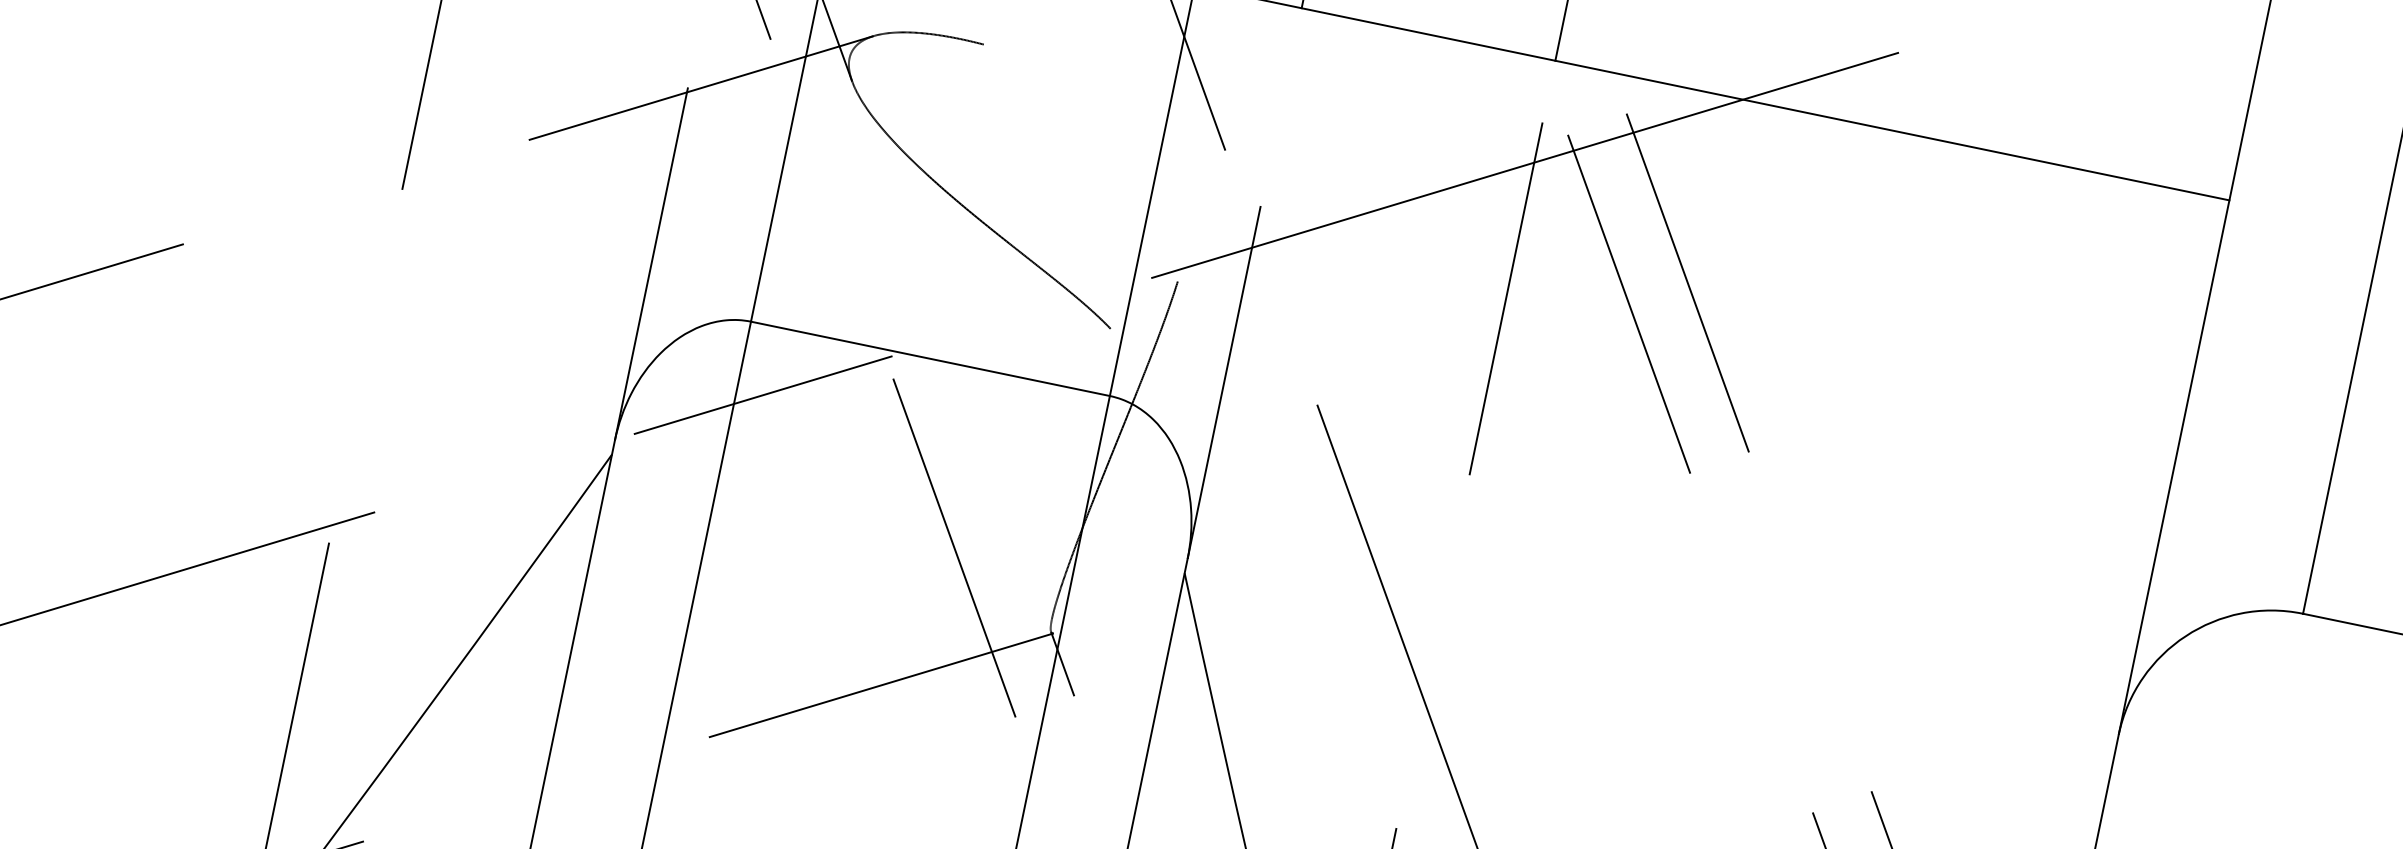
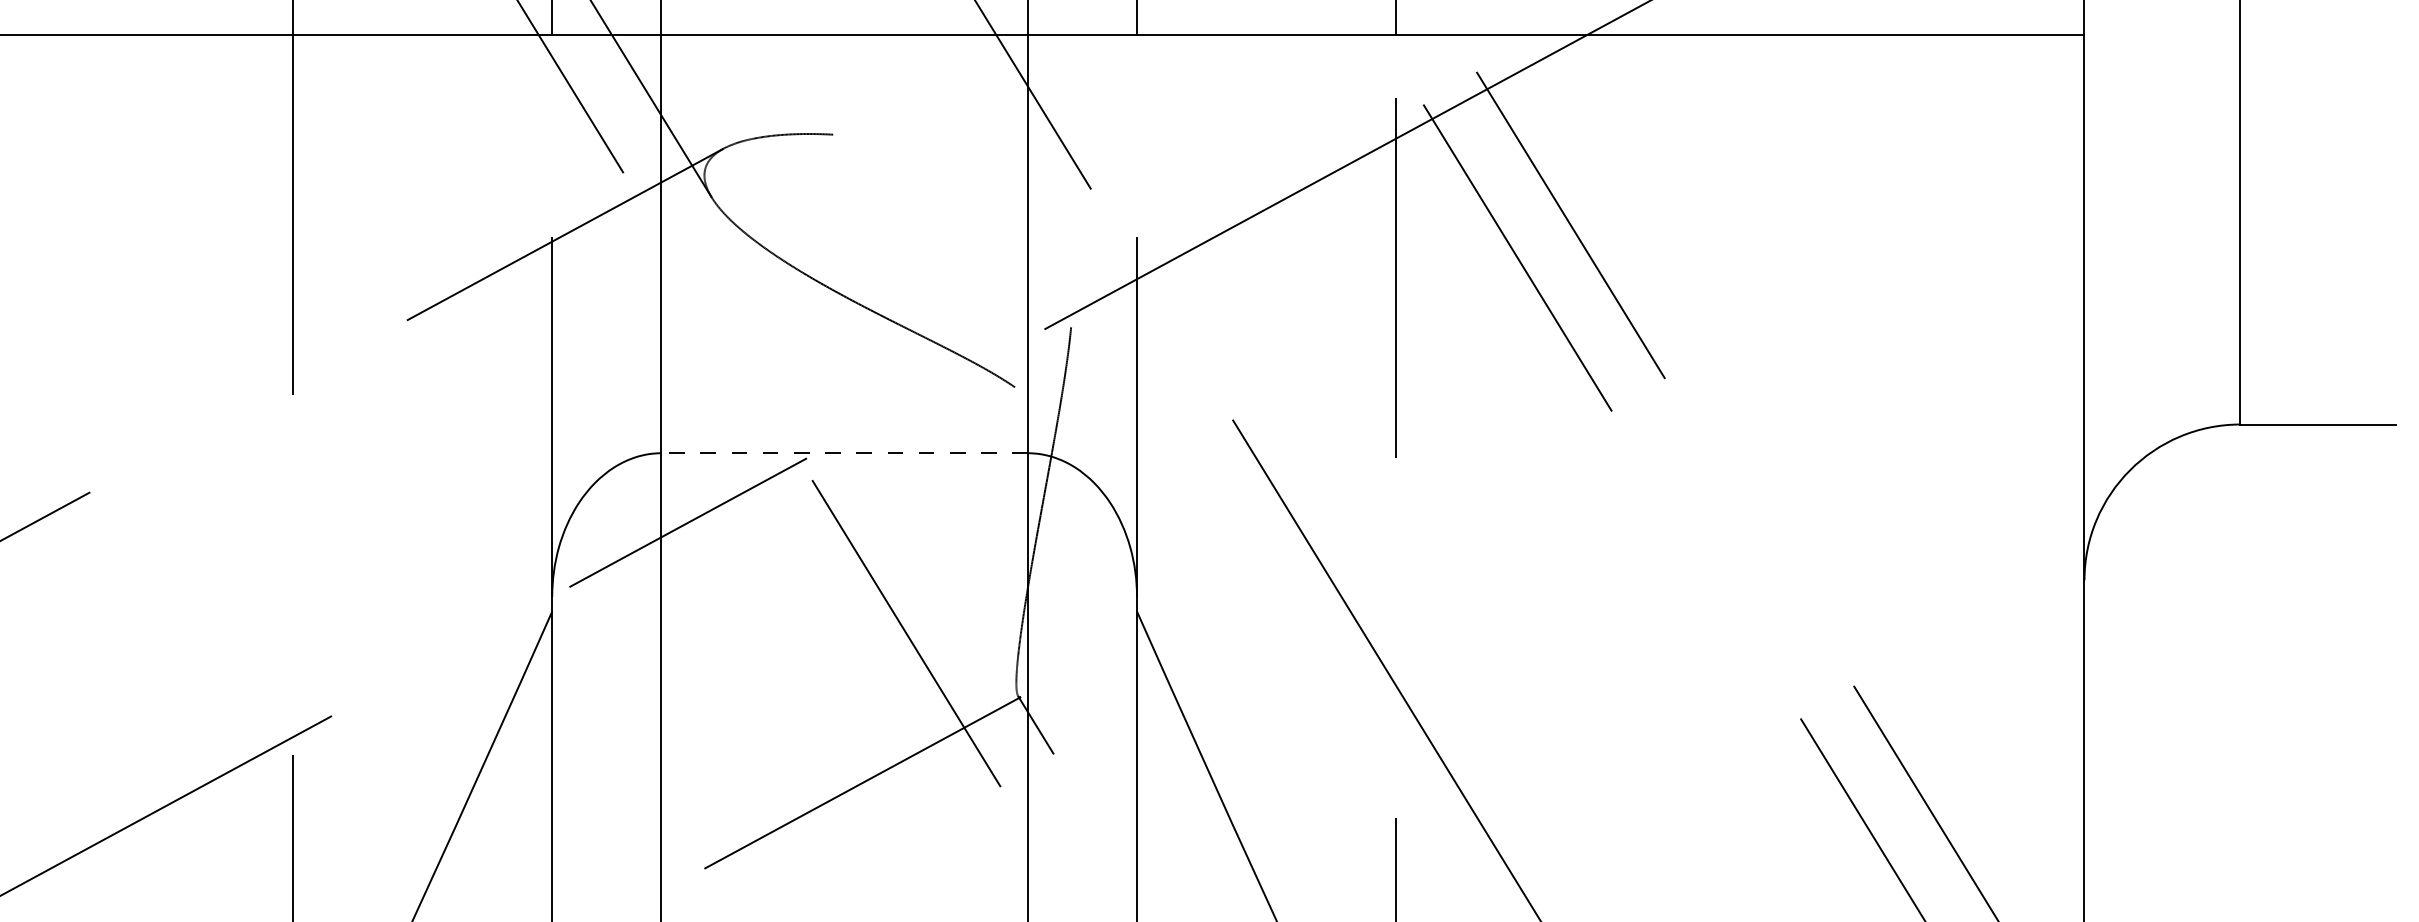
line: (930, 359) -> (844, 453), solid -> dashed

